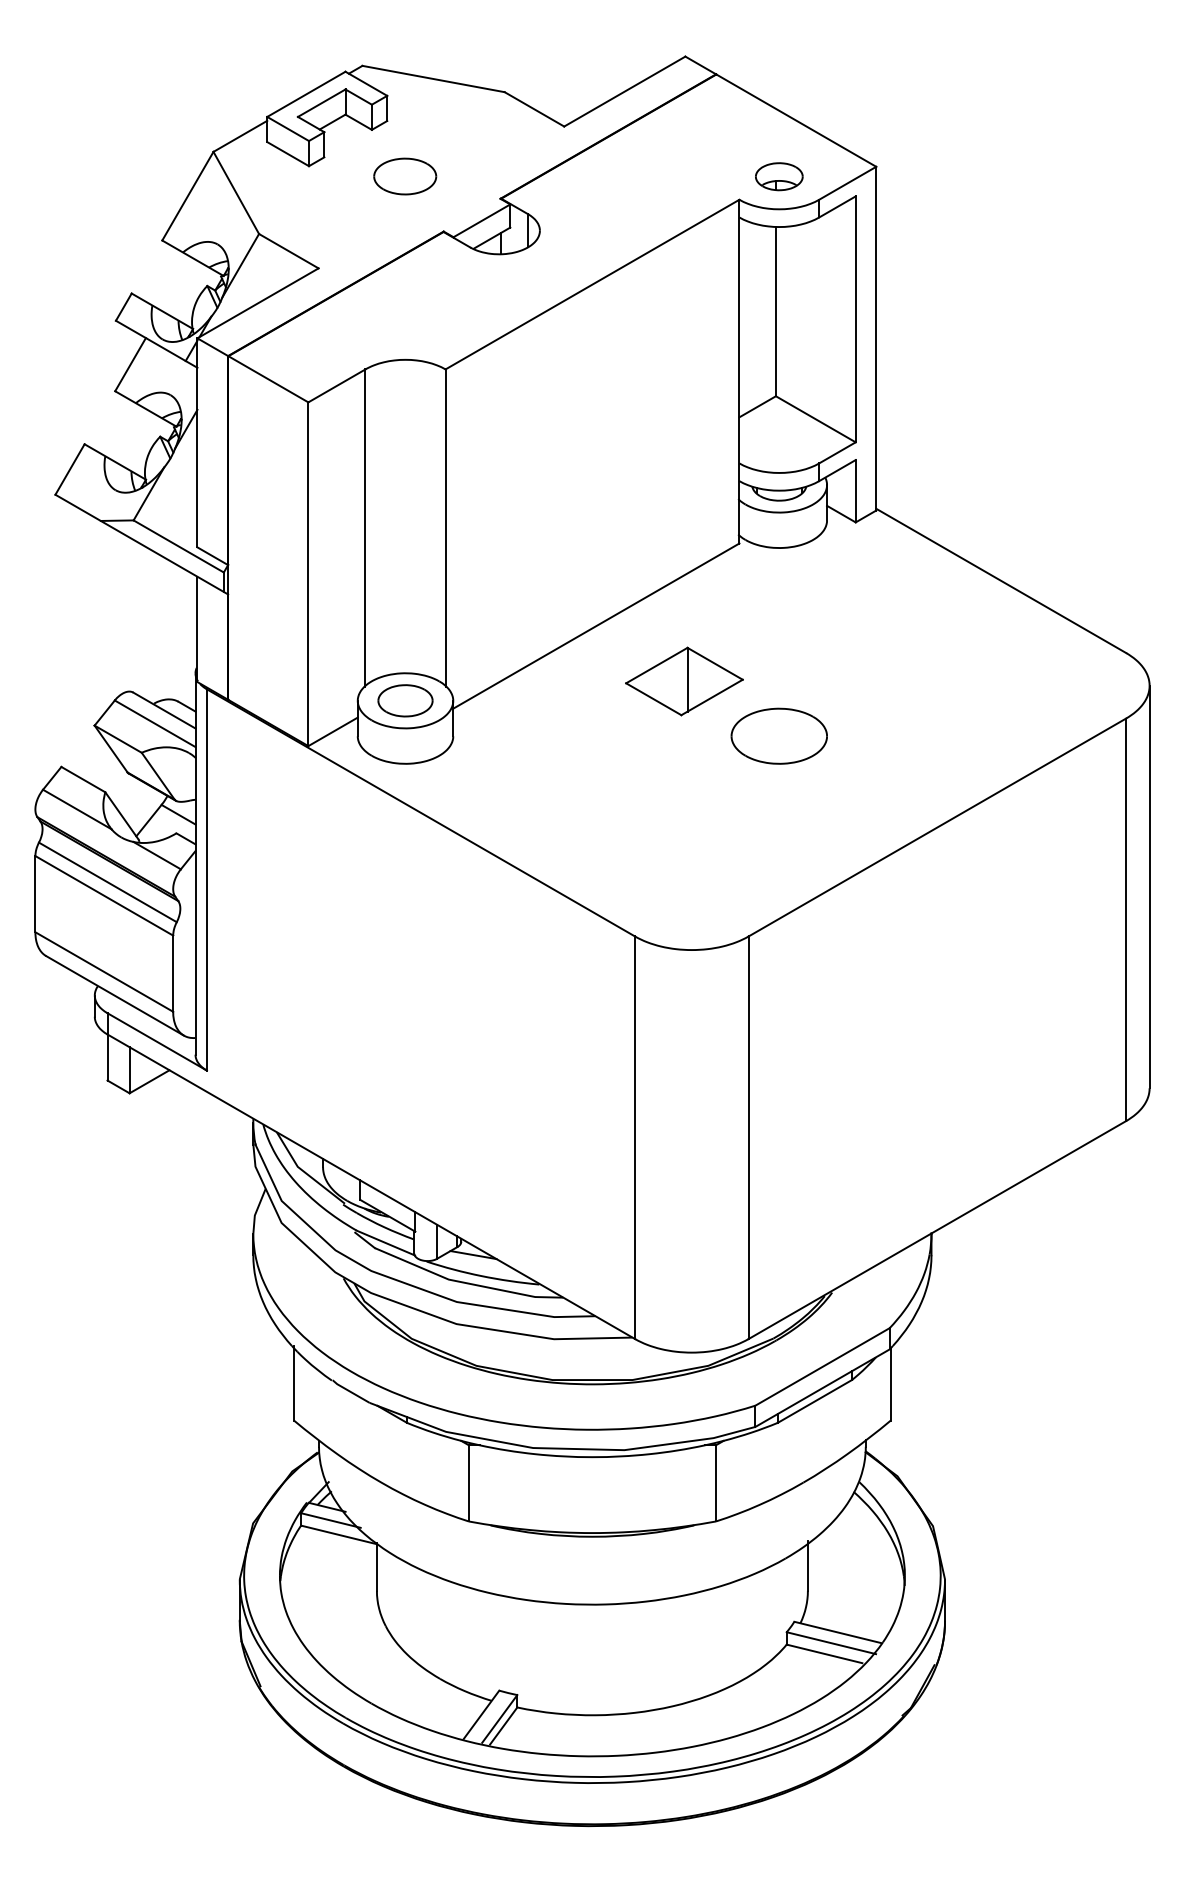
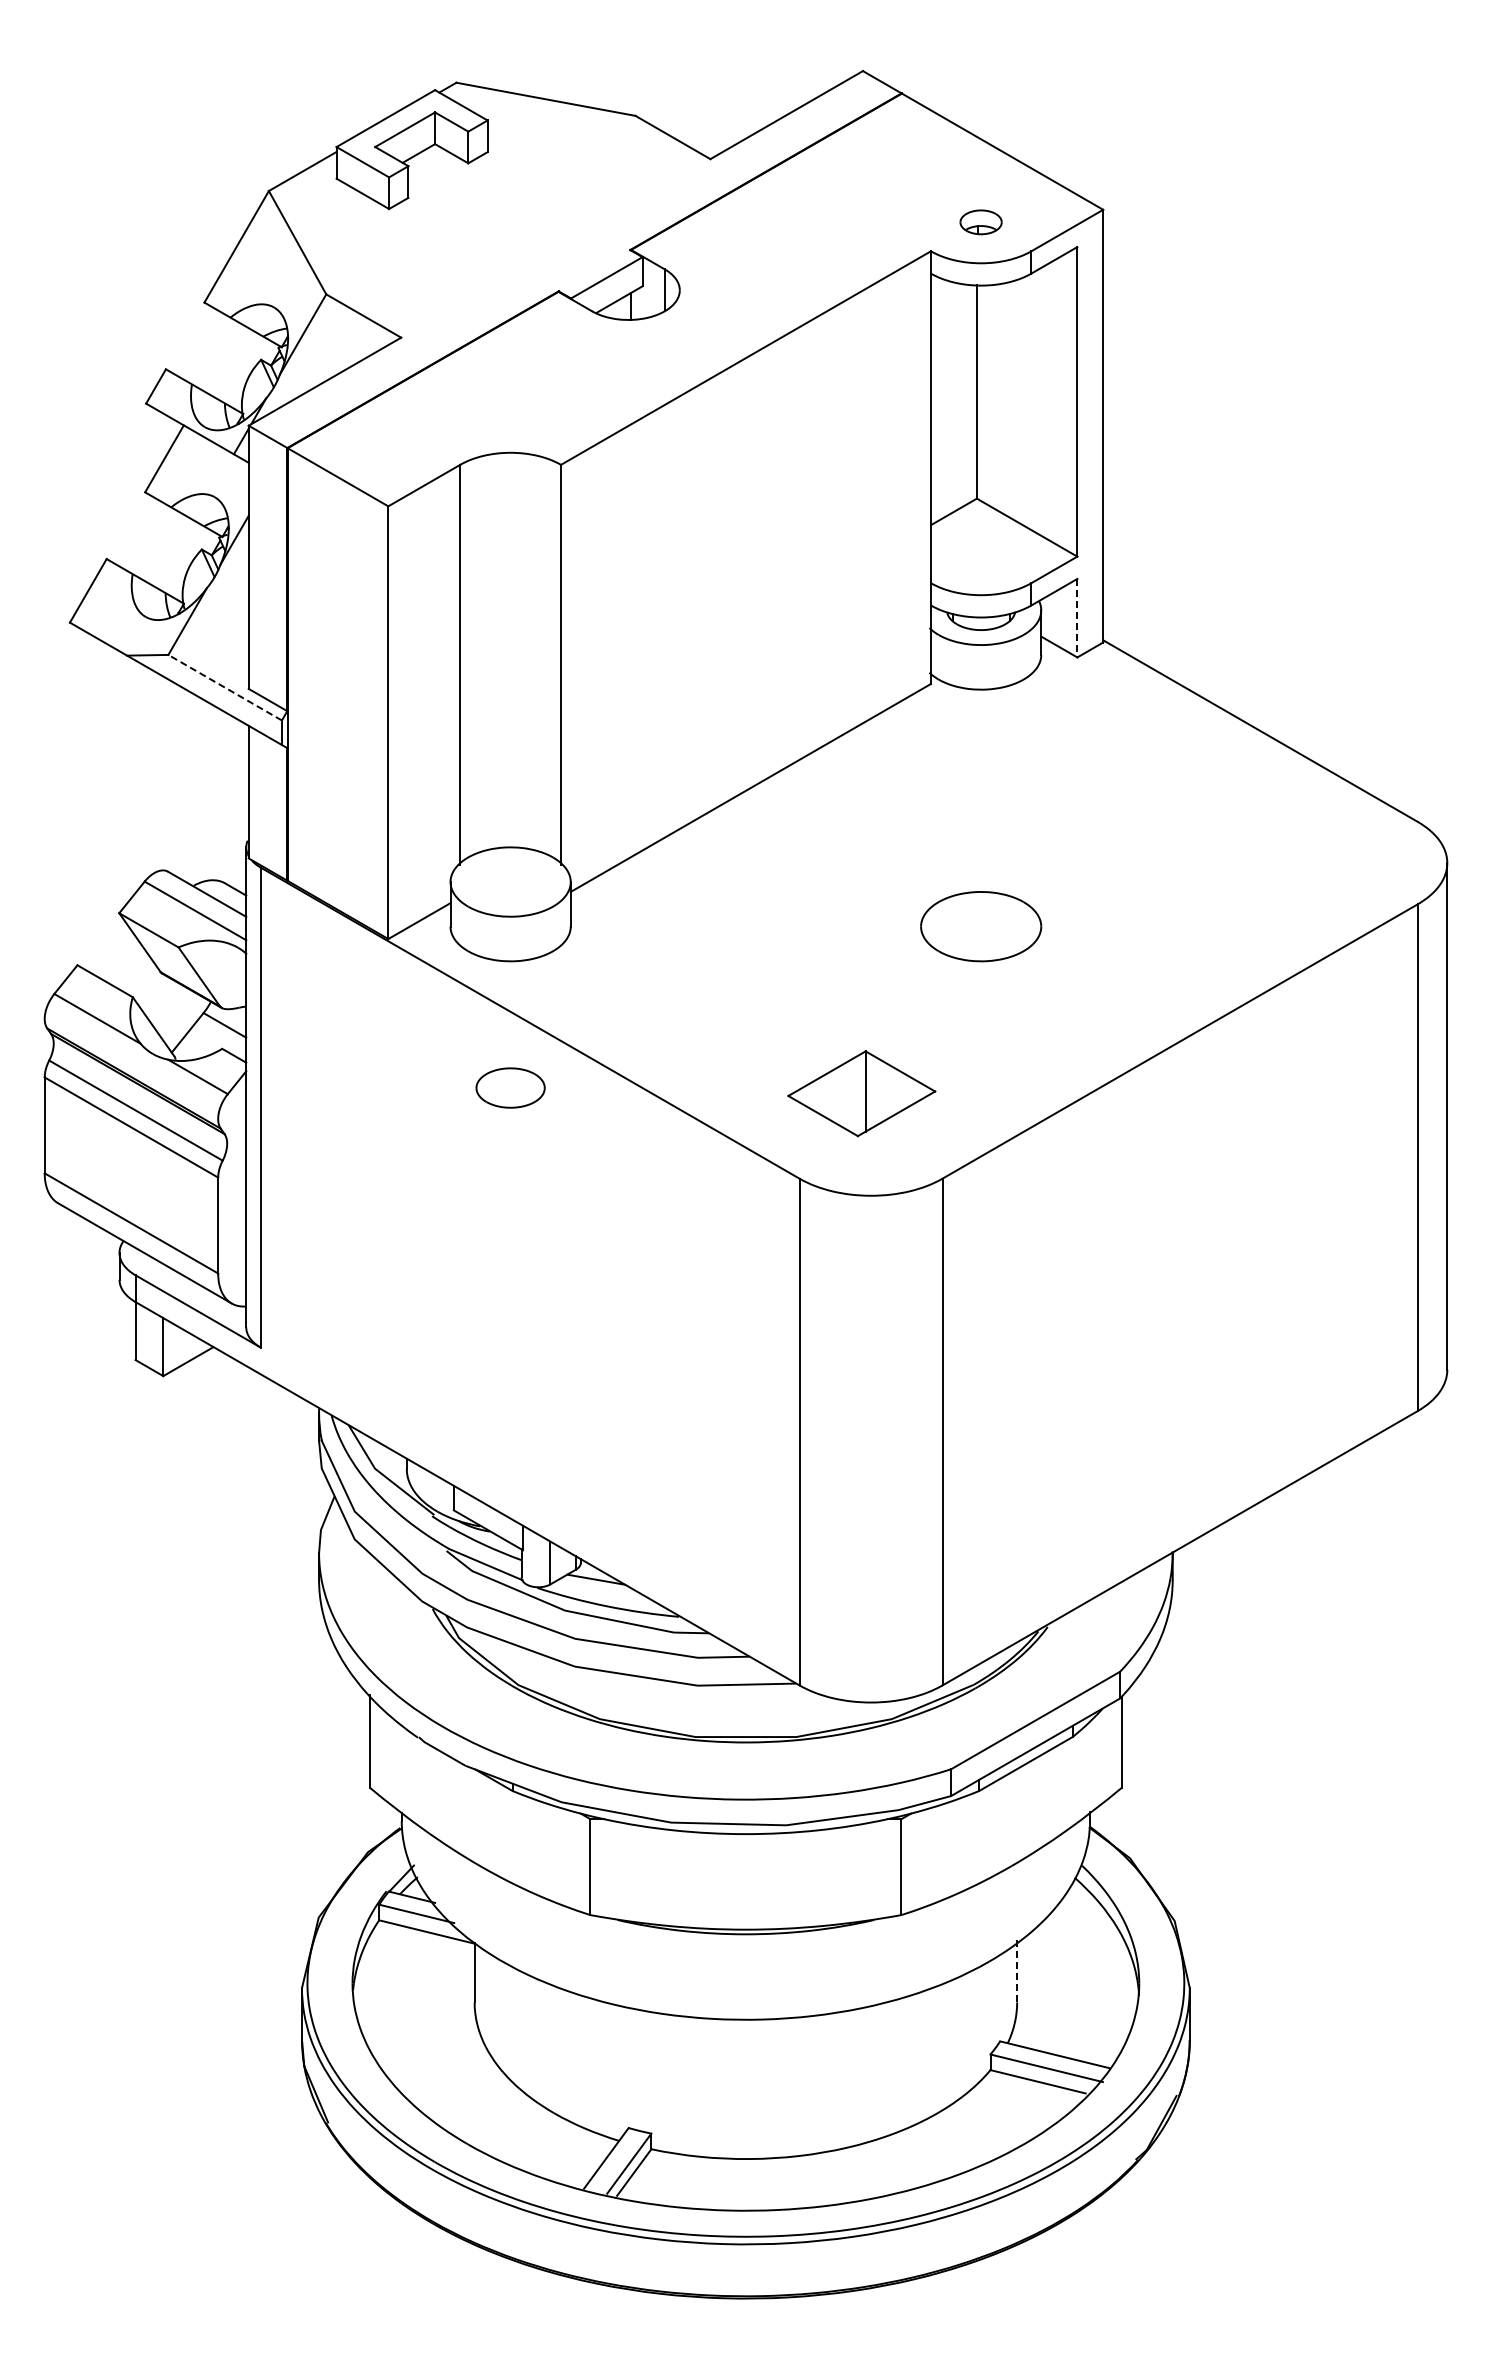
part: (405, 176) -> (510, 221), removed
part: (778, 176) -> (980, 222), size x0.7
line: (855, 491) -> (1077, 618), solid -> dashed
line: (179, 546) -> (225, 687), solid -> dashed
part: (684, 681) -> (861, 1093), moved
part: (405, 700) -> (510, 1087), moved
line: (808, 1565) -> (1017, 1970), solid -> dashed

